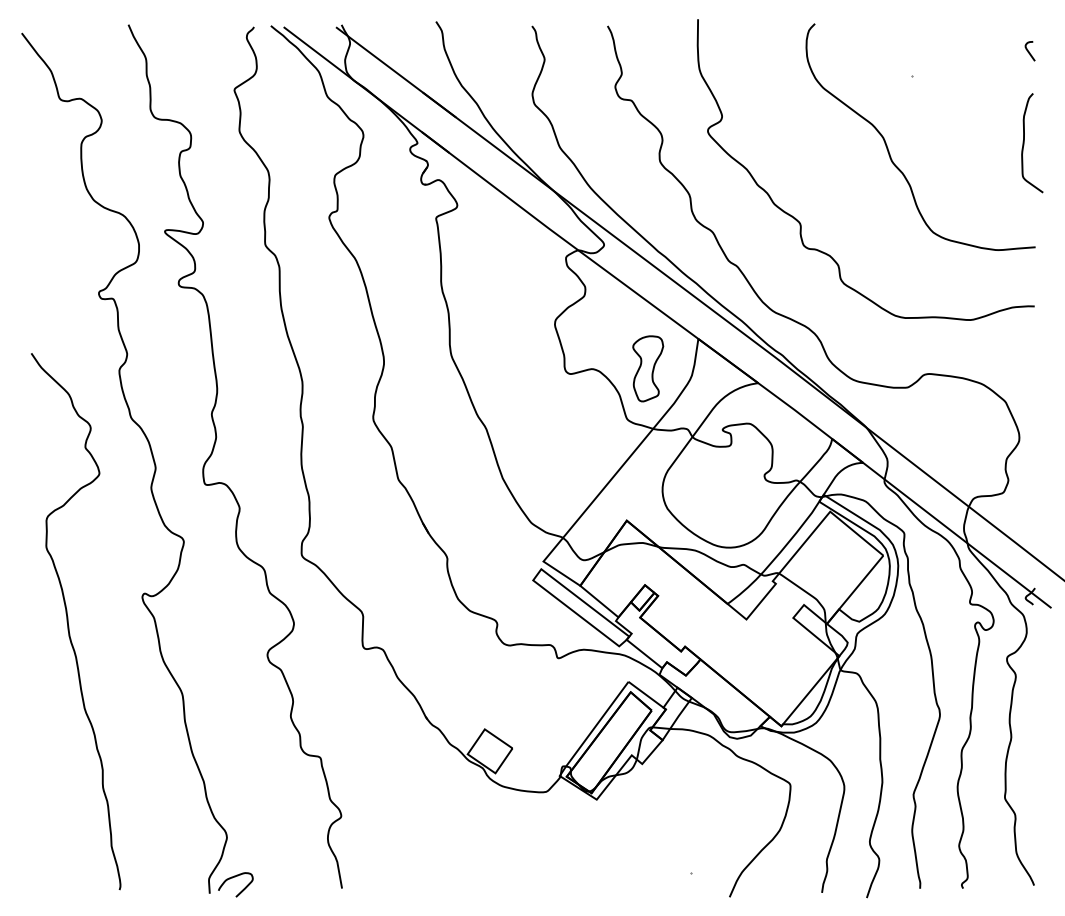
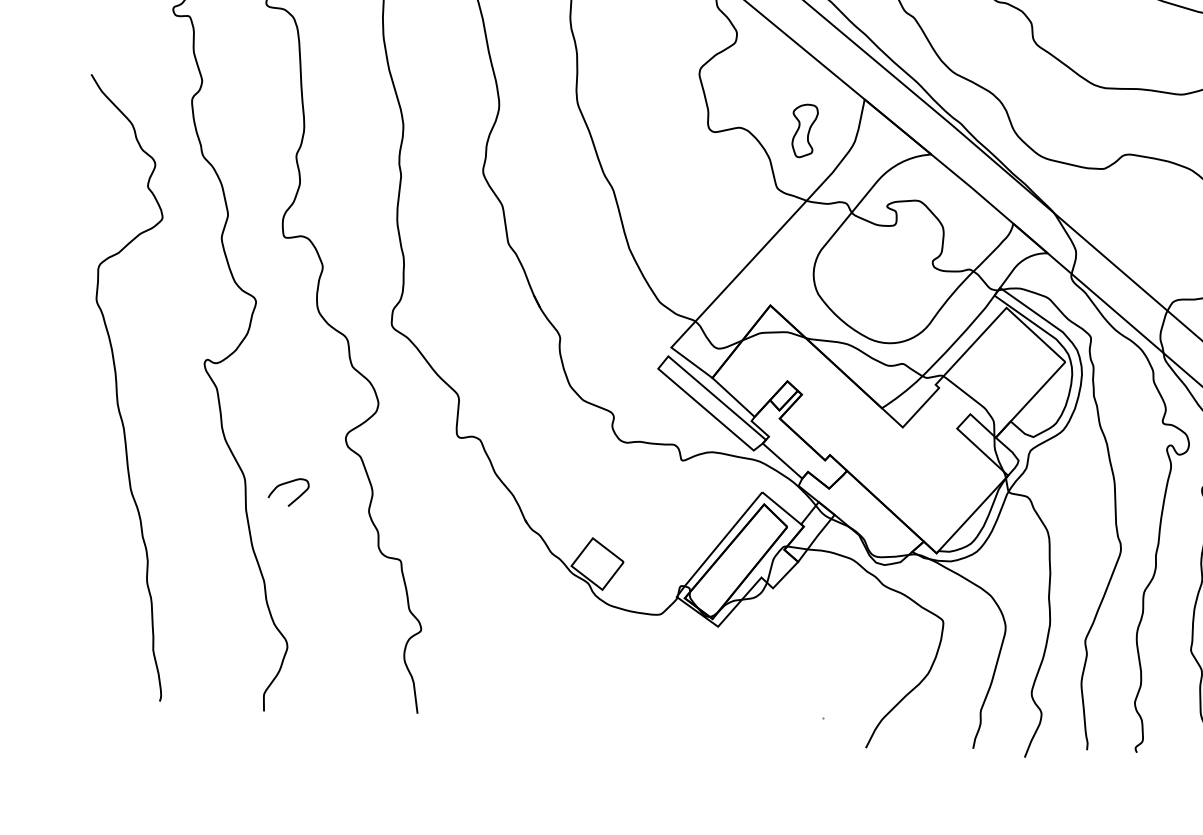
part: (648, 368) -> (805, 130), size x0.7
curve: (232, 878) -> (285, 484), moved

